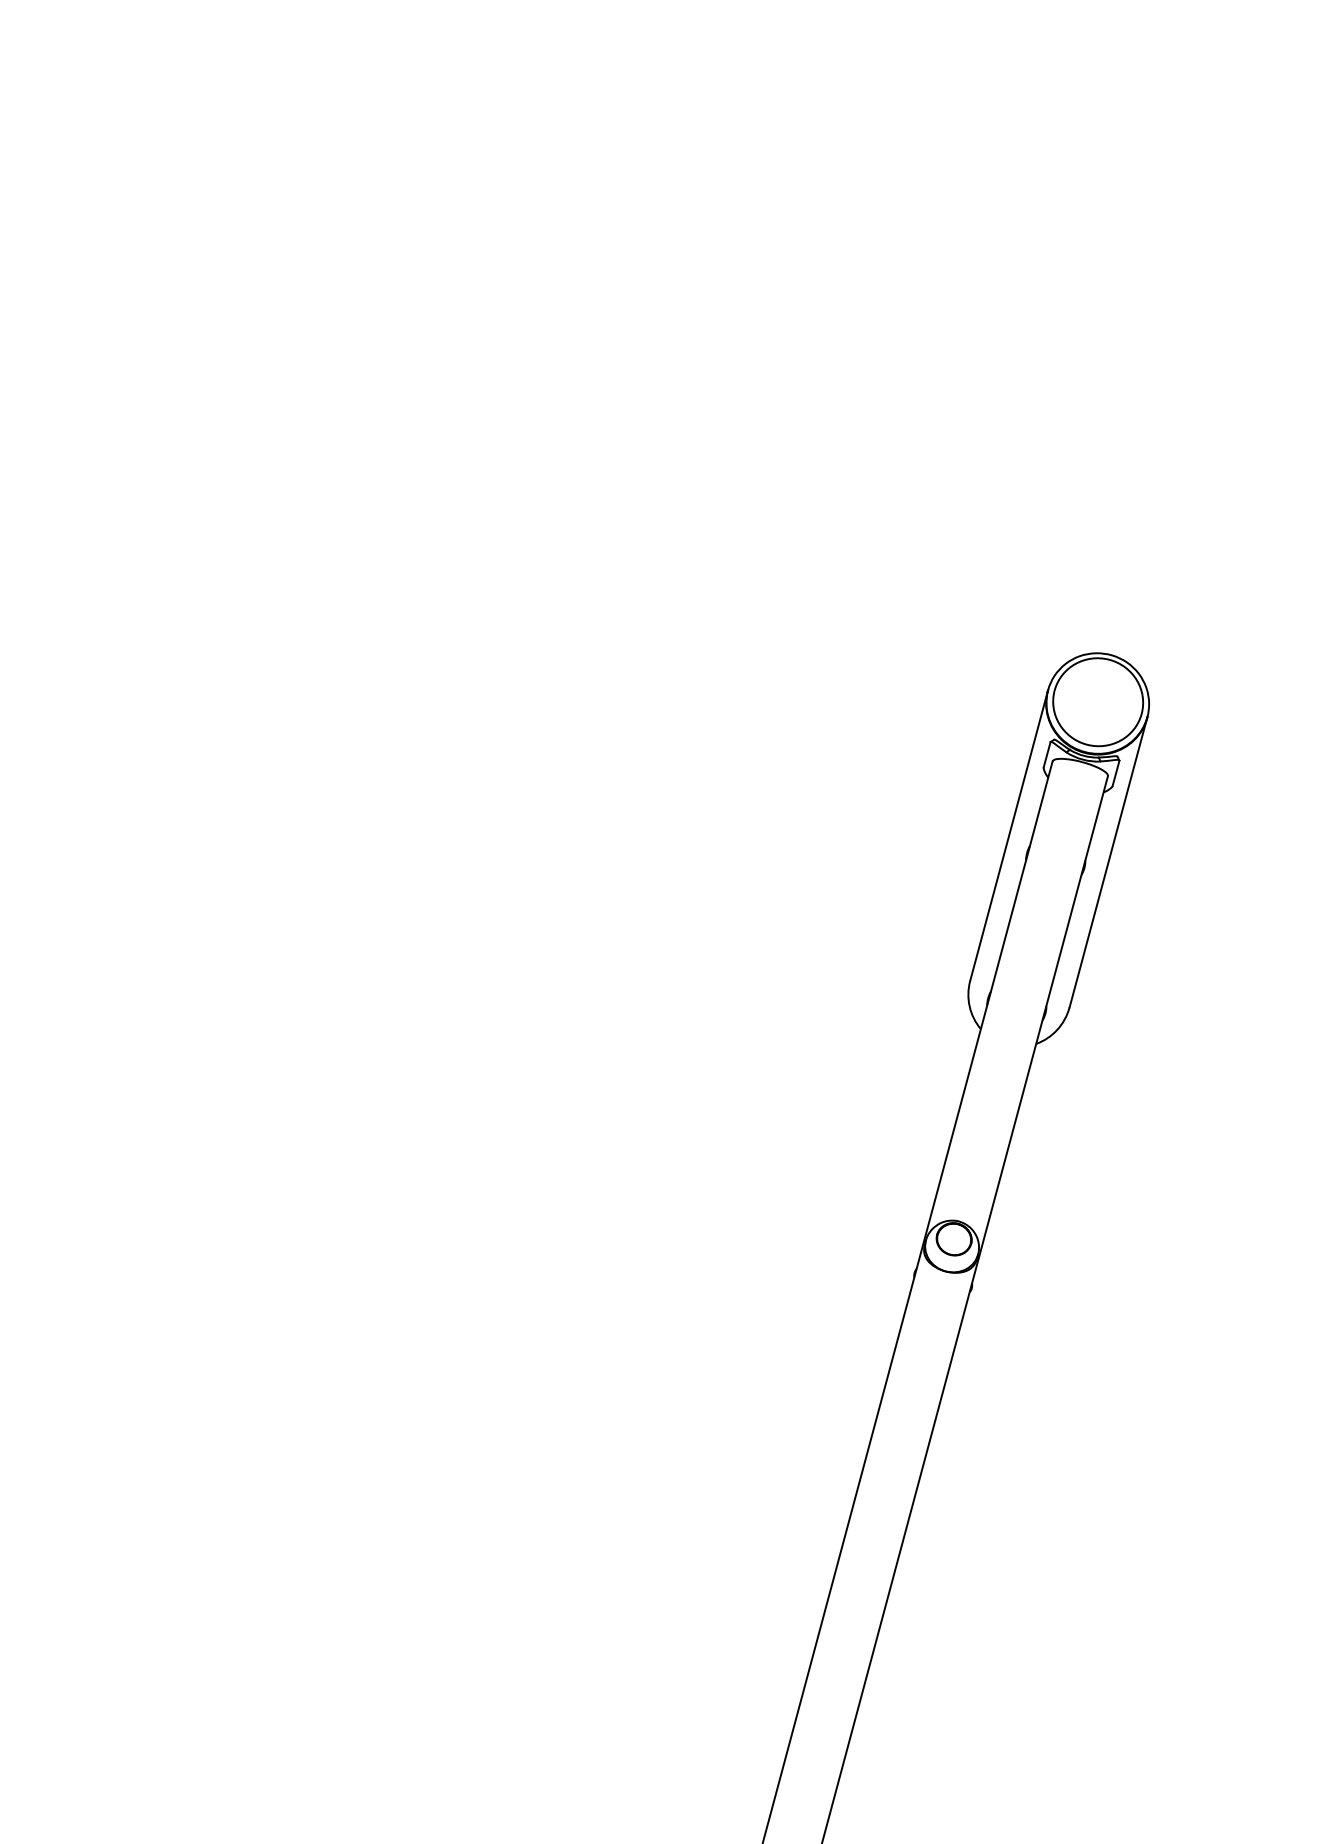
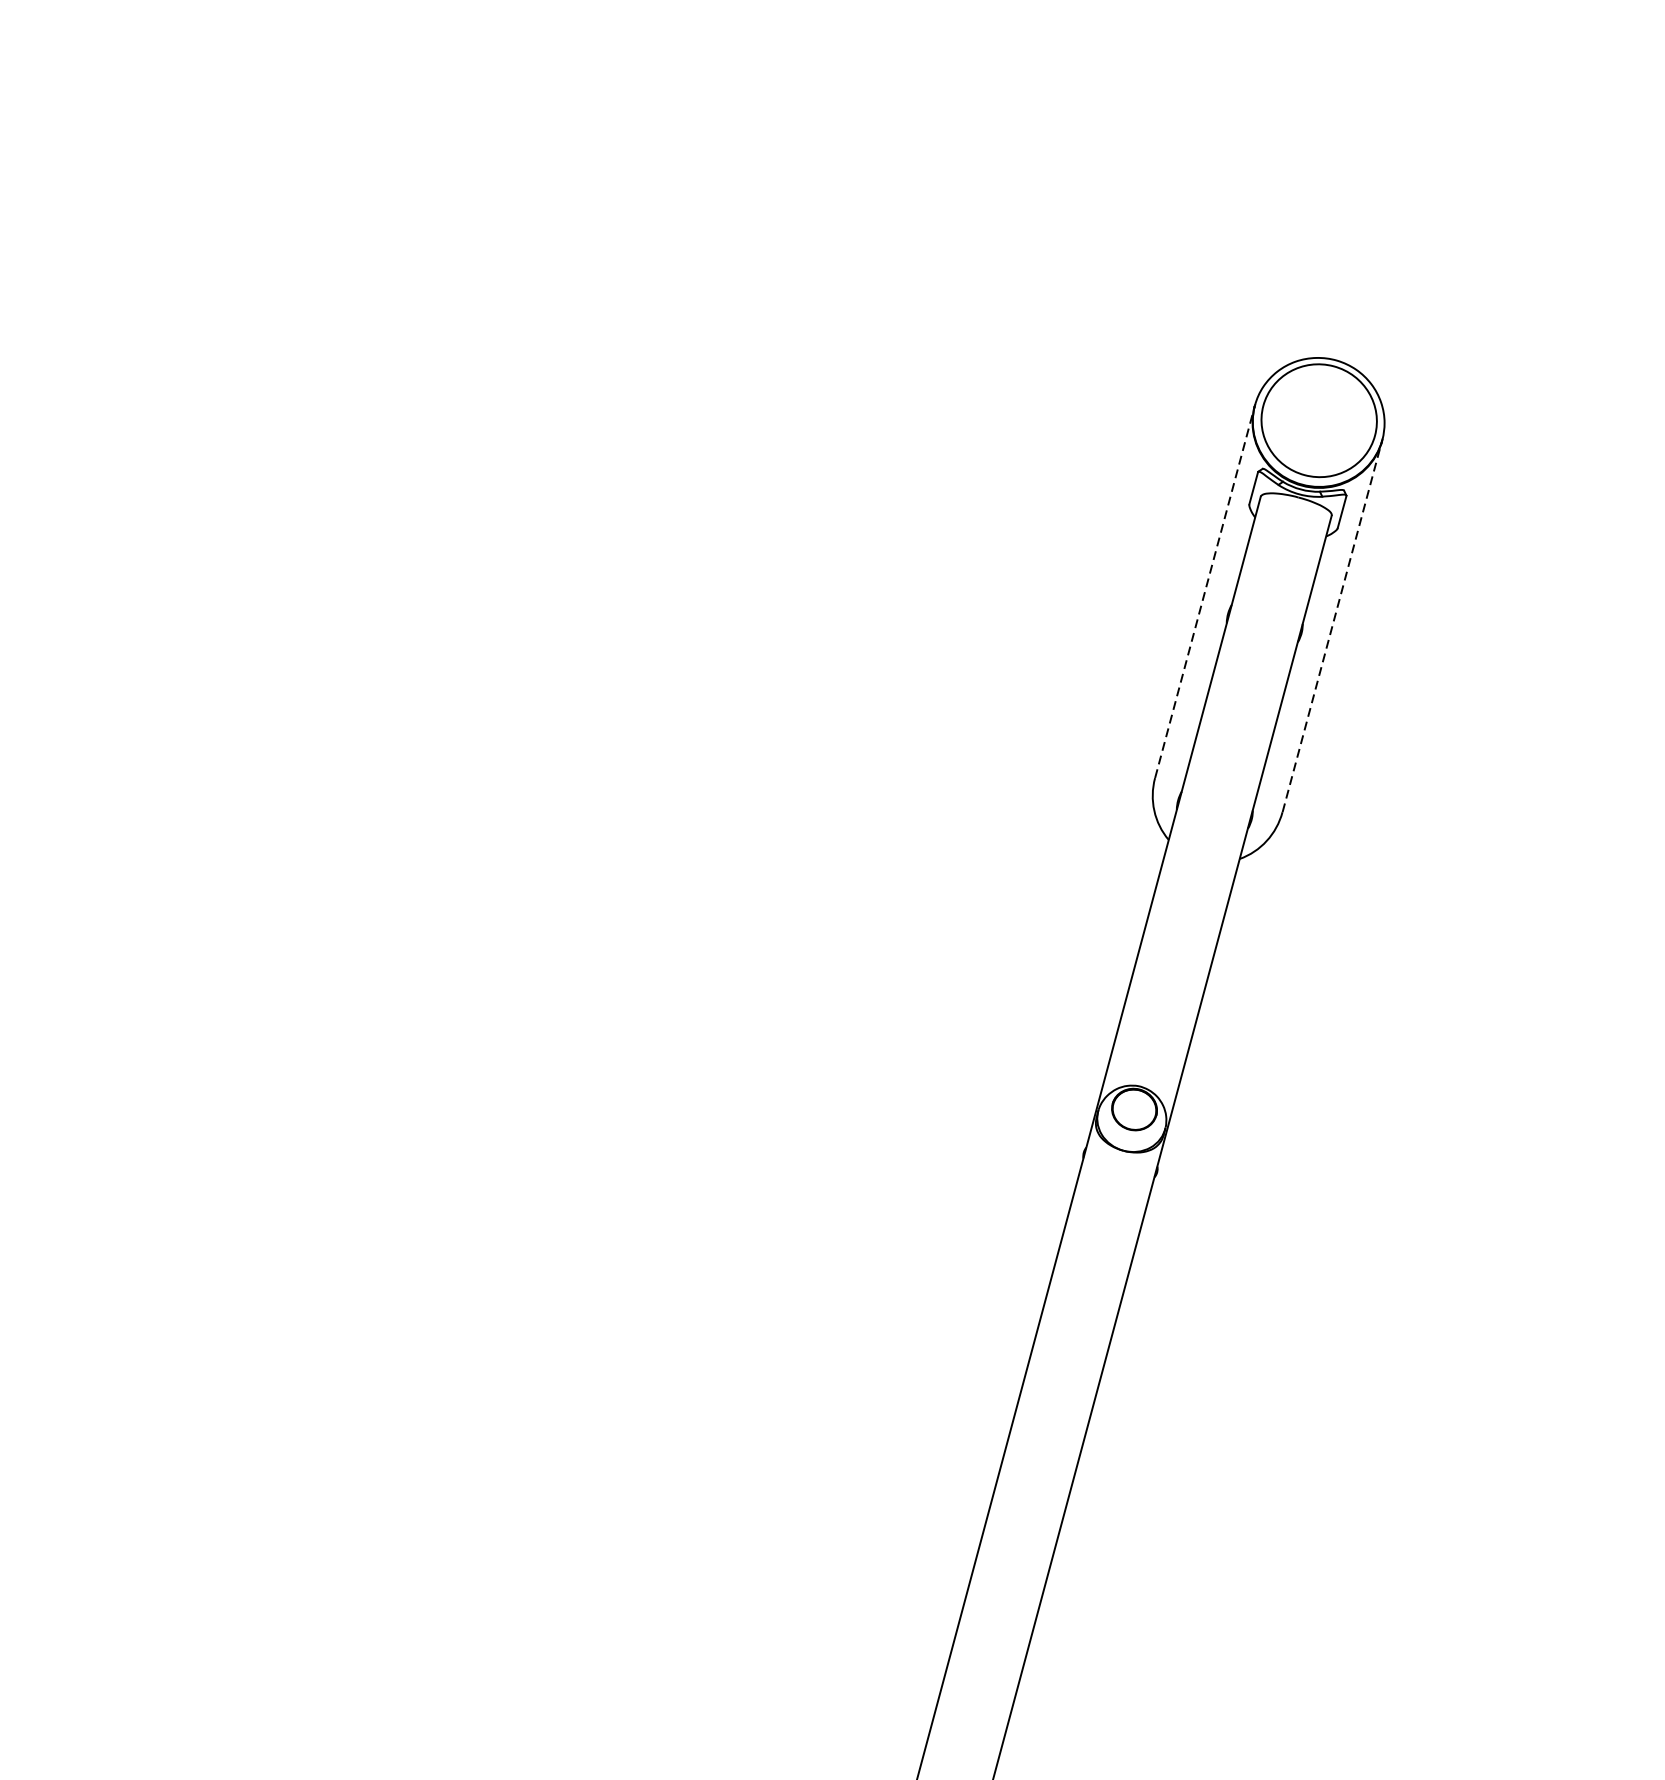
line: (1009, 835) -> (1205, 591), solid -> dashed
line: (1108, 862) -> (1332, 626), solid -> dashed

